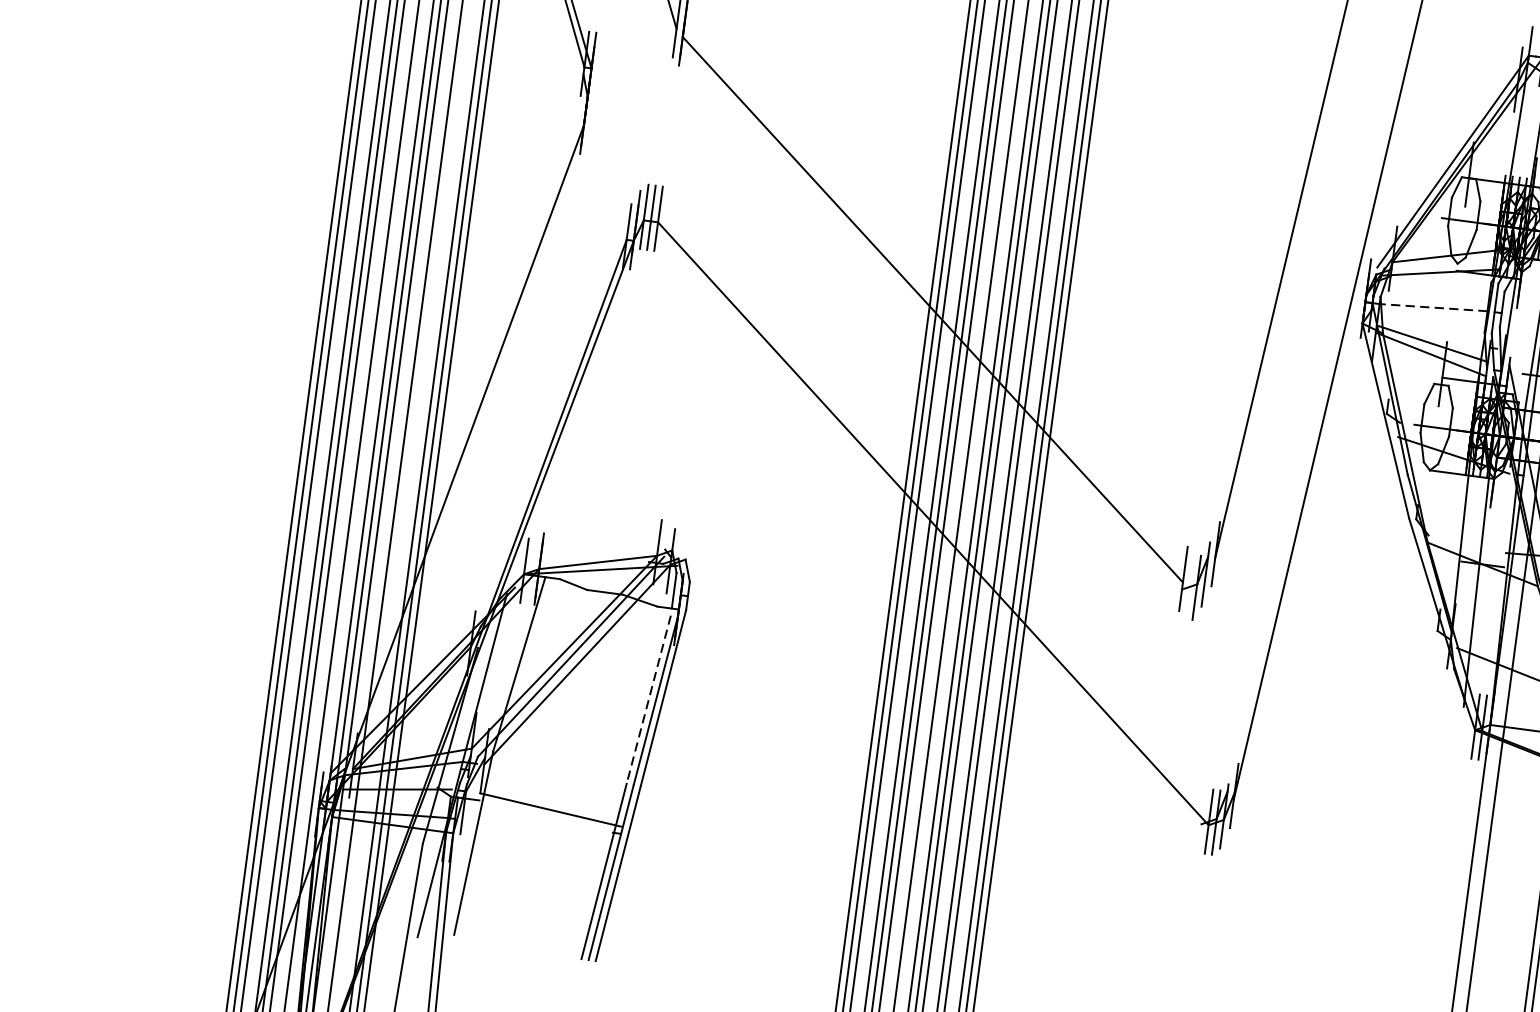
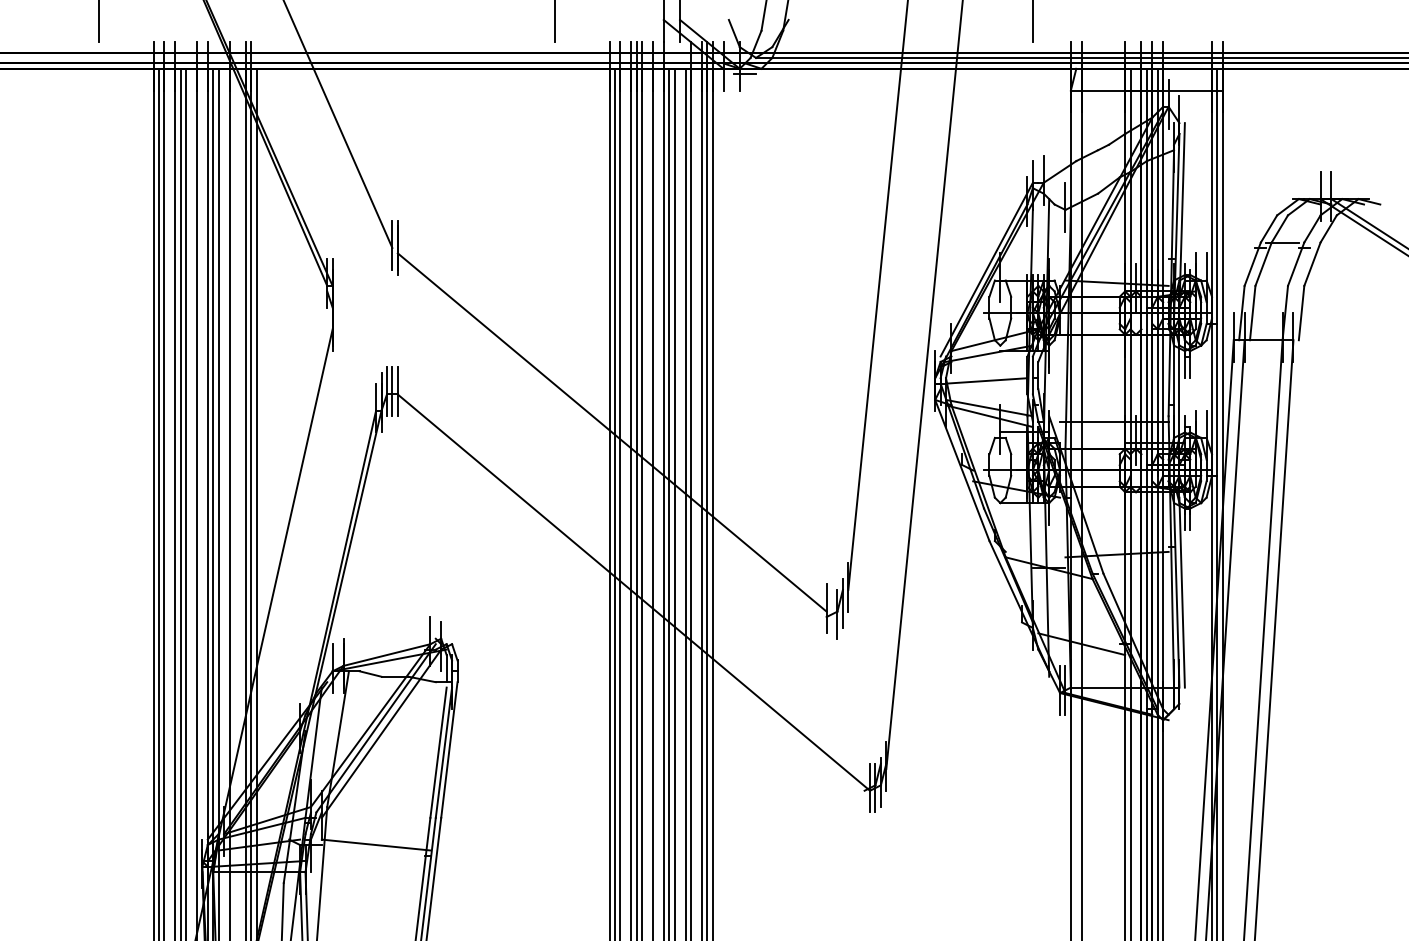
line: (1433, 307) -> (986, 380), dashed -> solid
line: (648, 699) -> (438, 752), dashed -> solid

